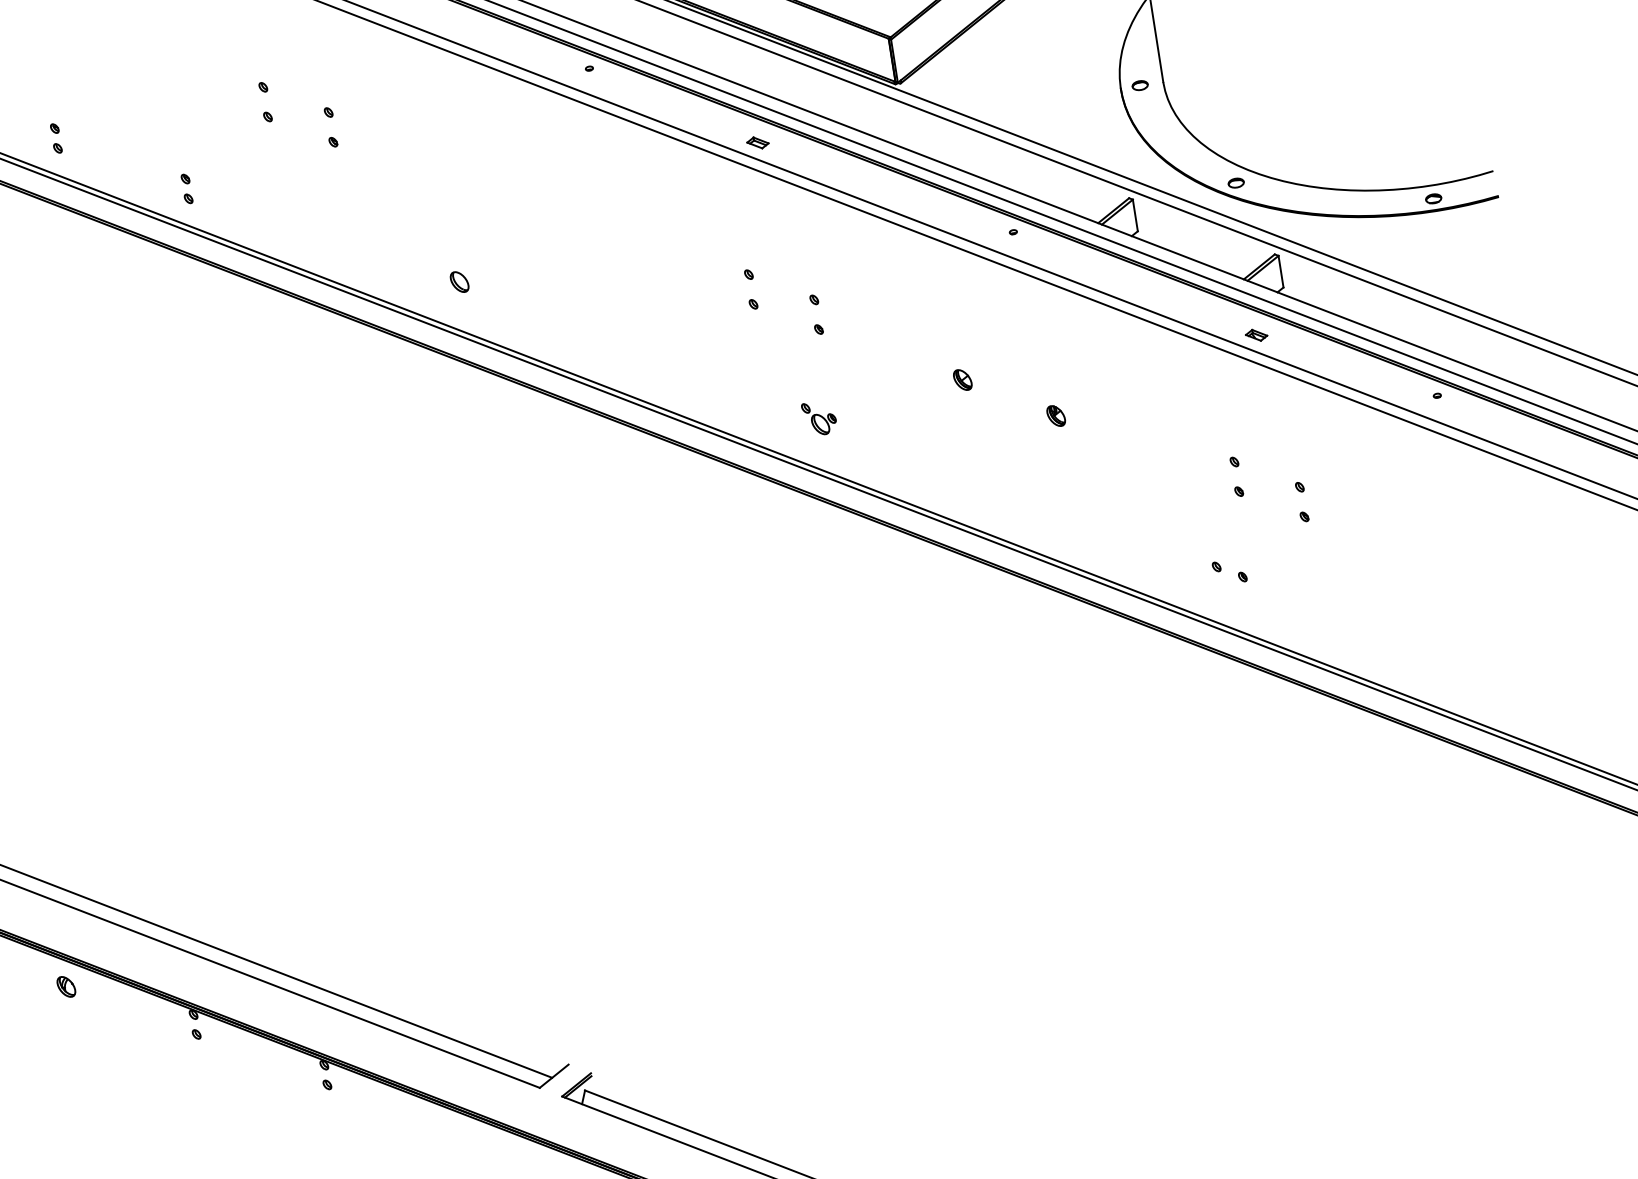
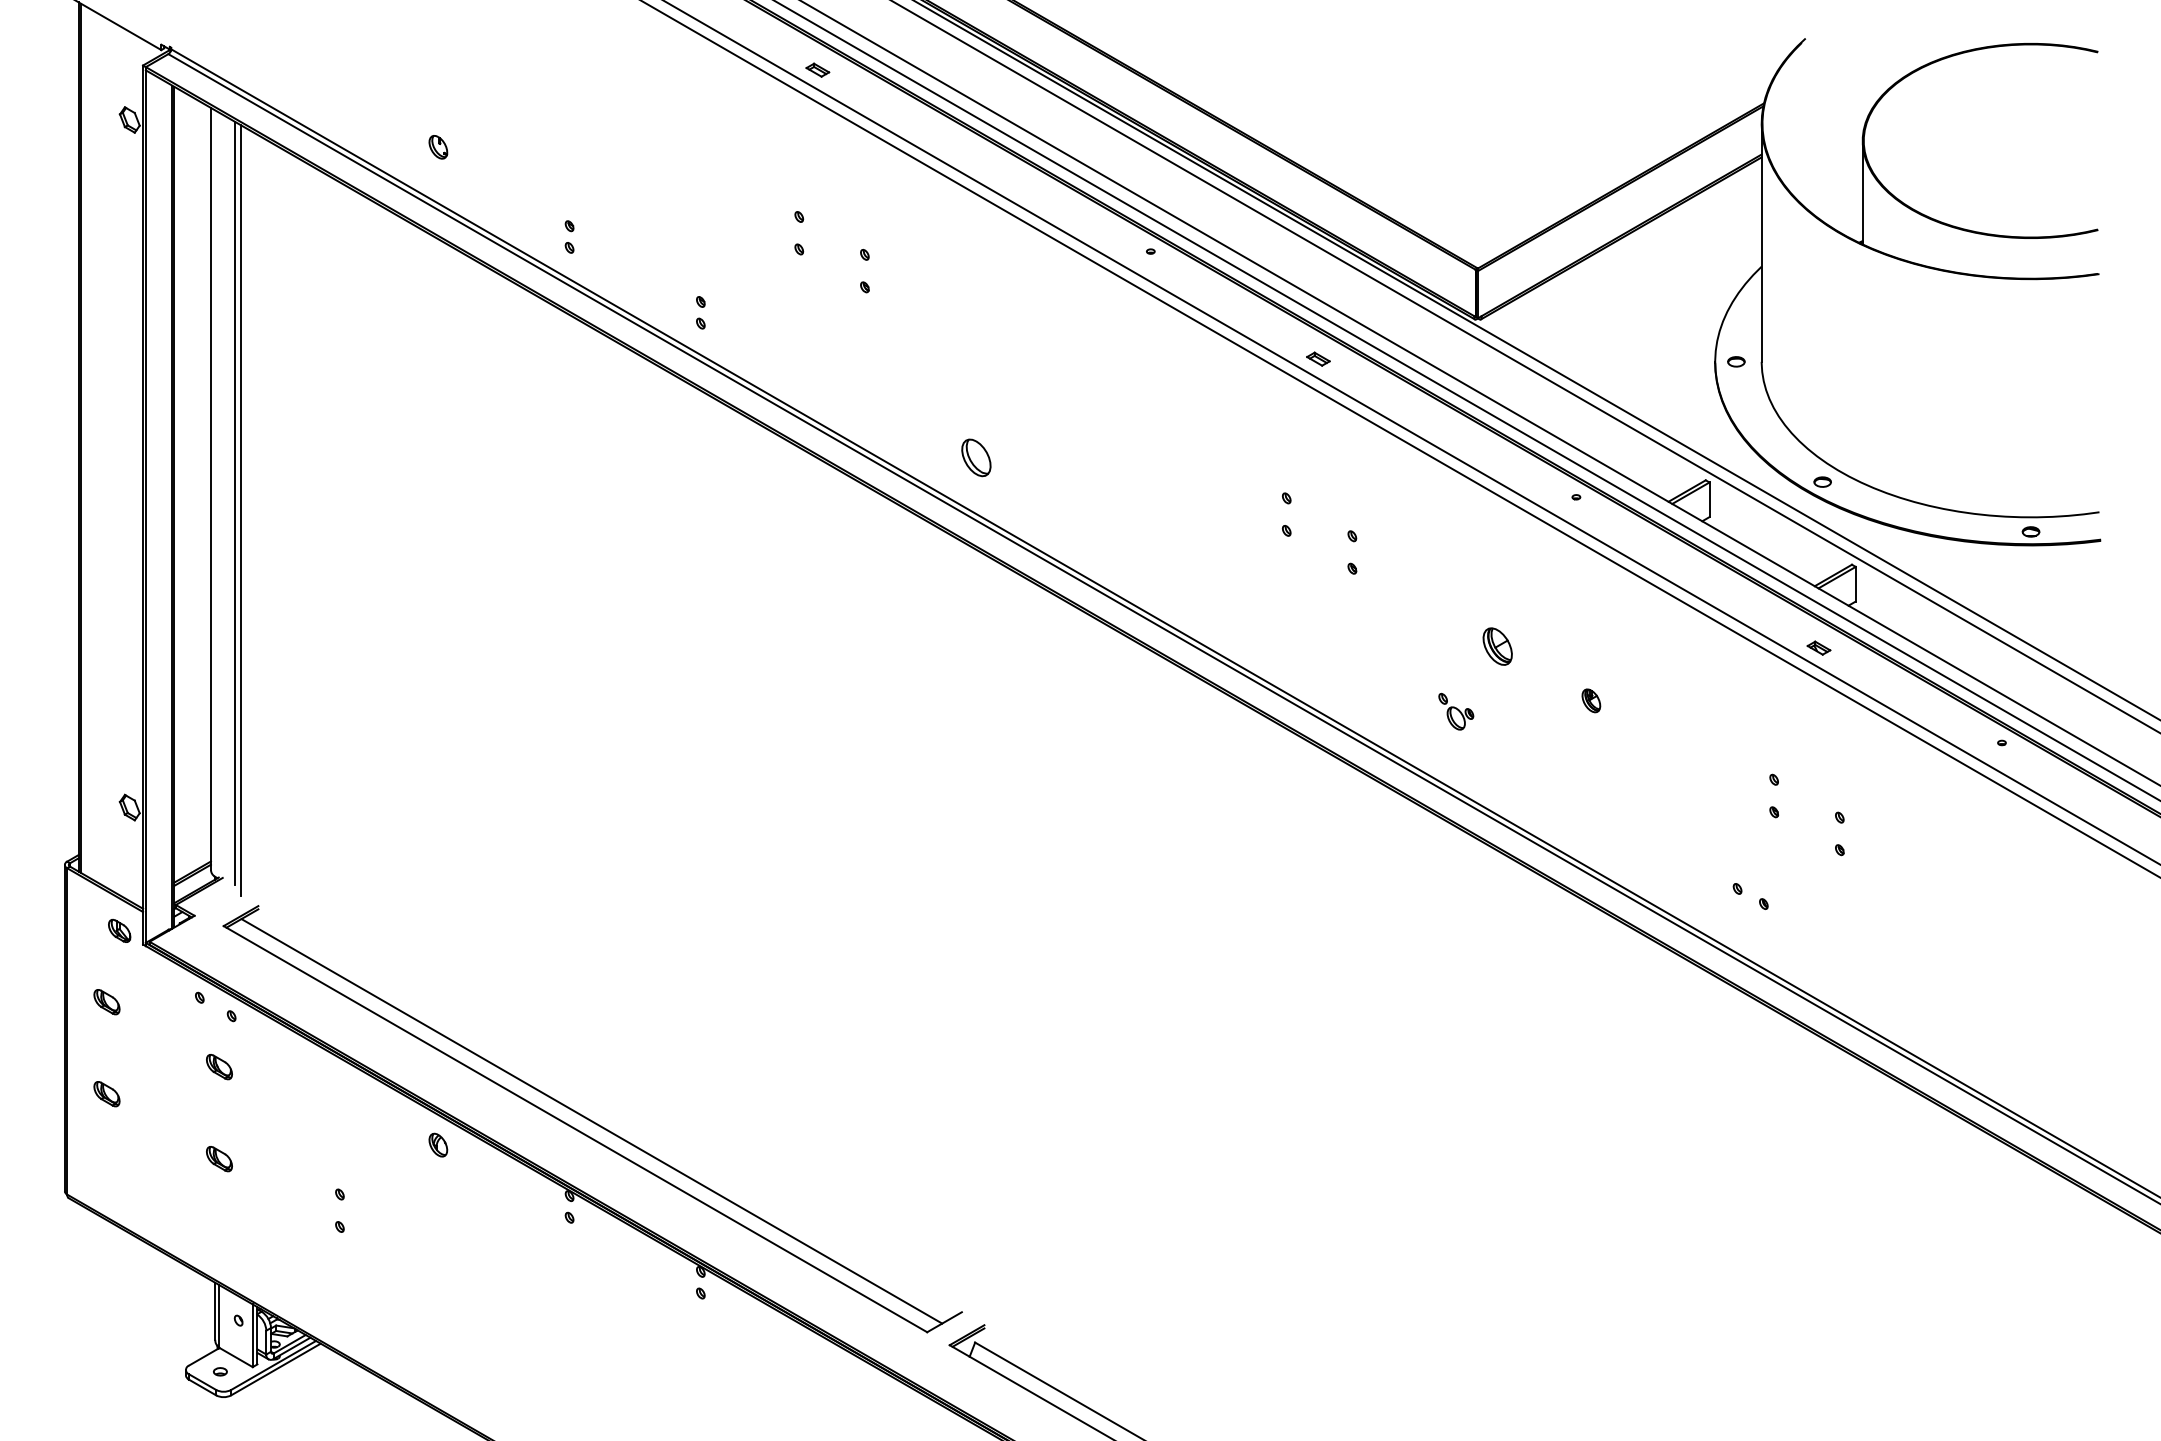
part: (459, 281) -> (976, 457), size x1.6
part: (962, 379) -> (1497, 646), size x1.6
part: (819, 418) -> (1456, 711), moved

